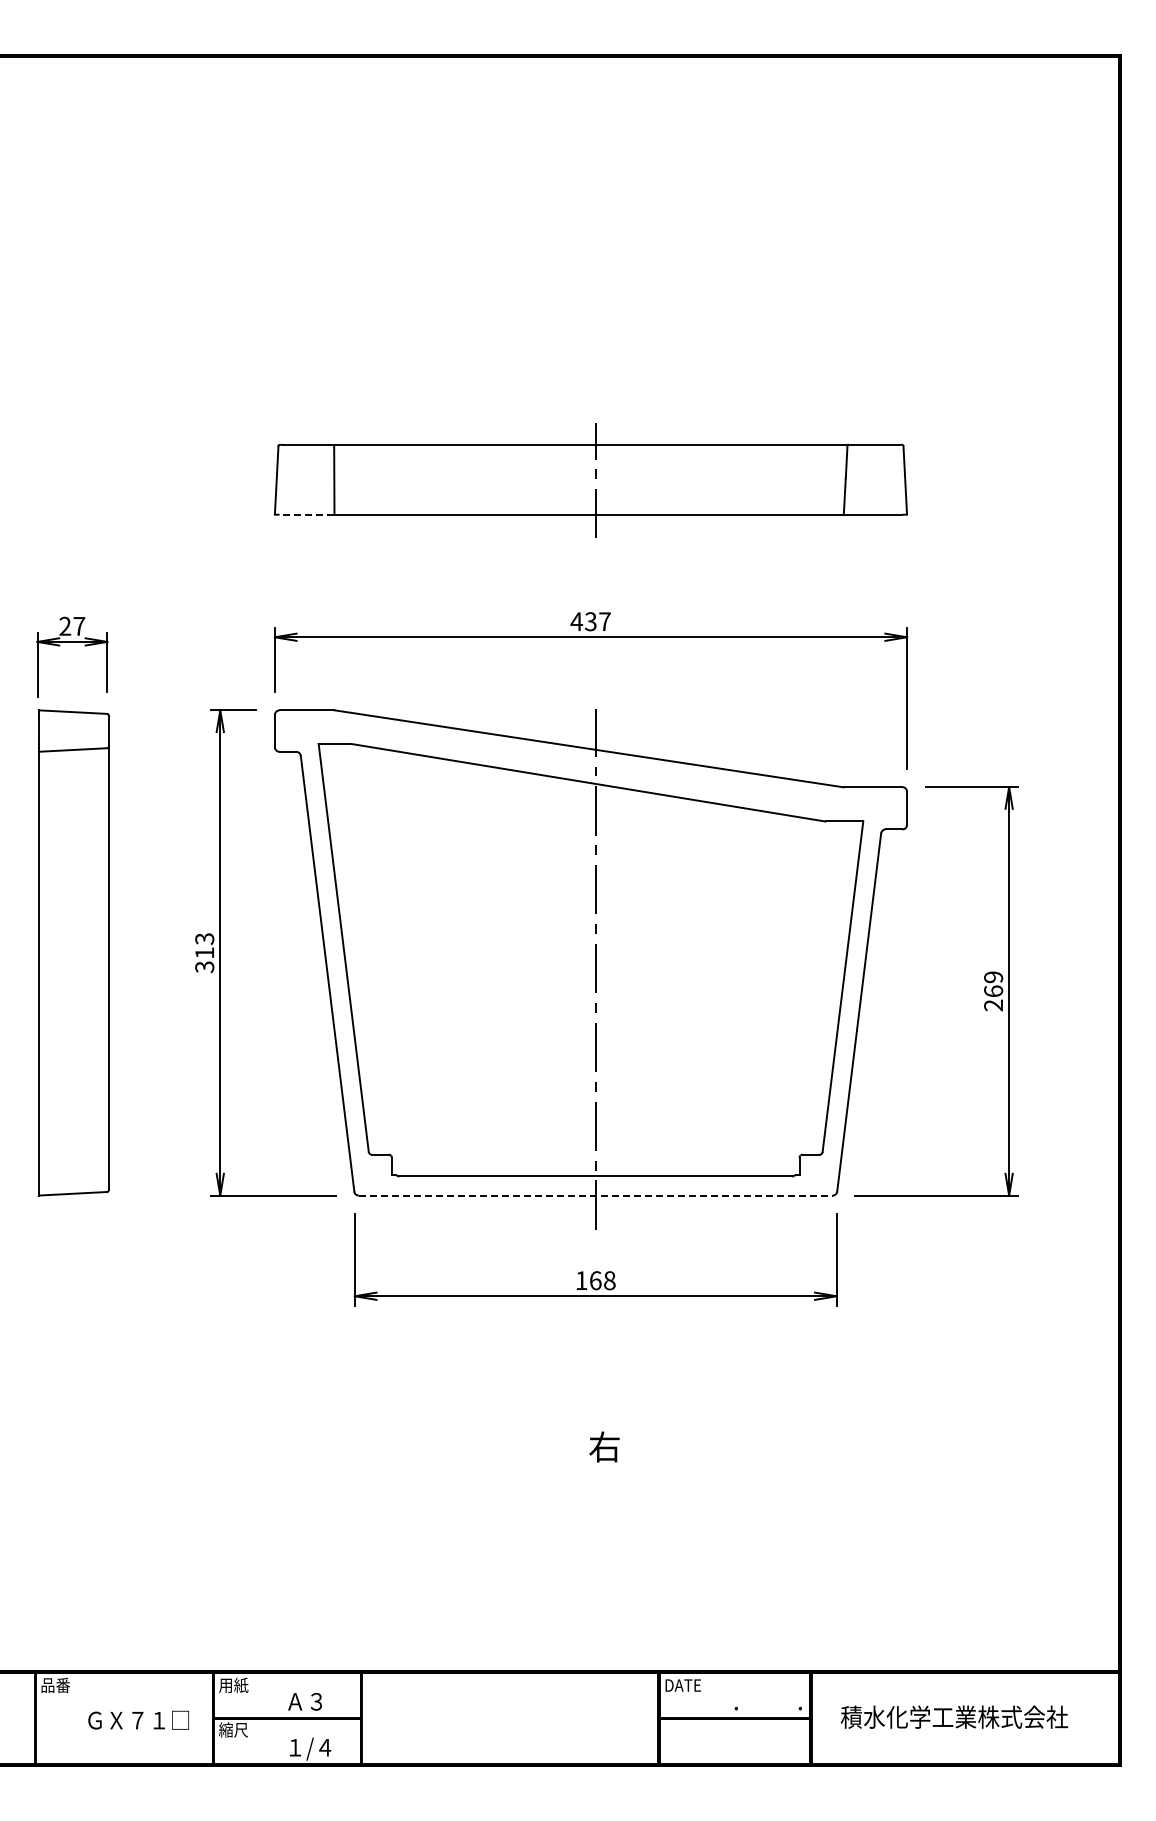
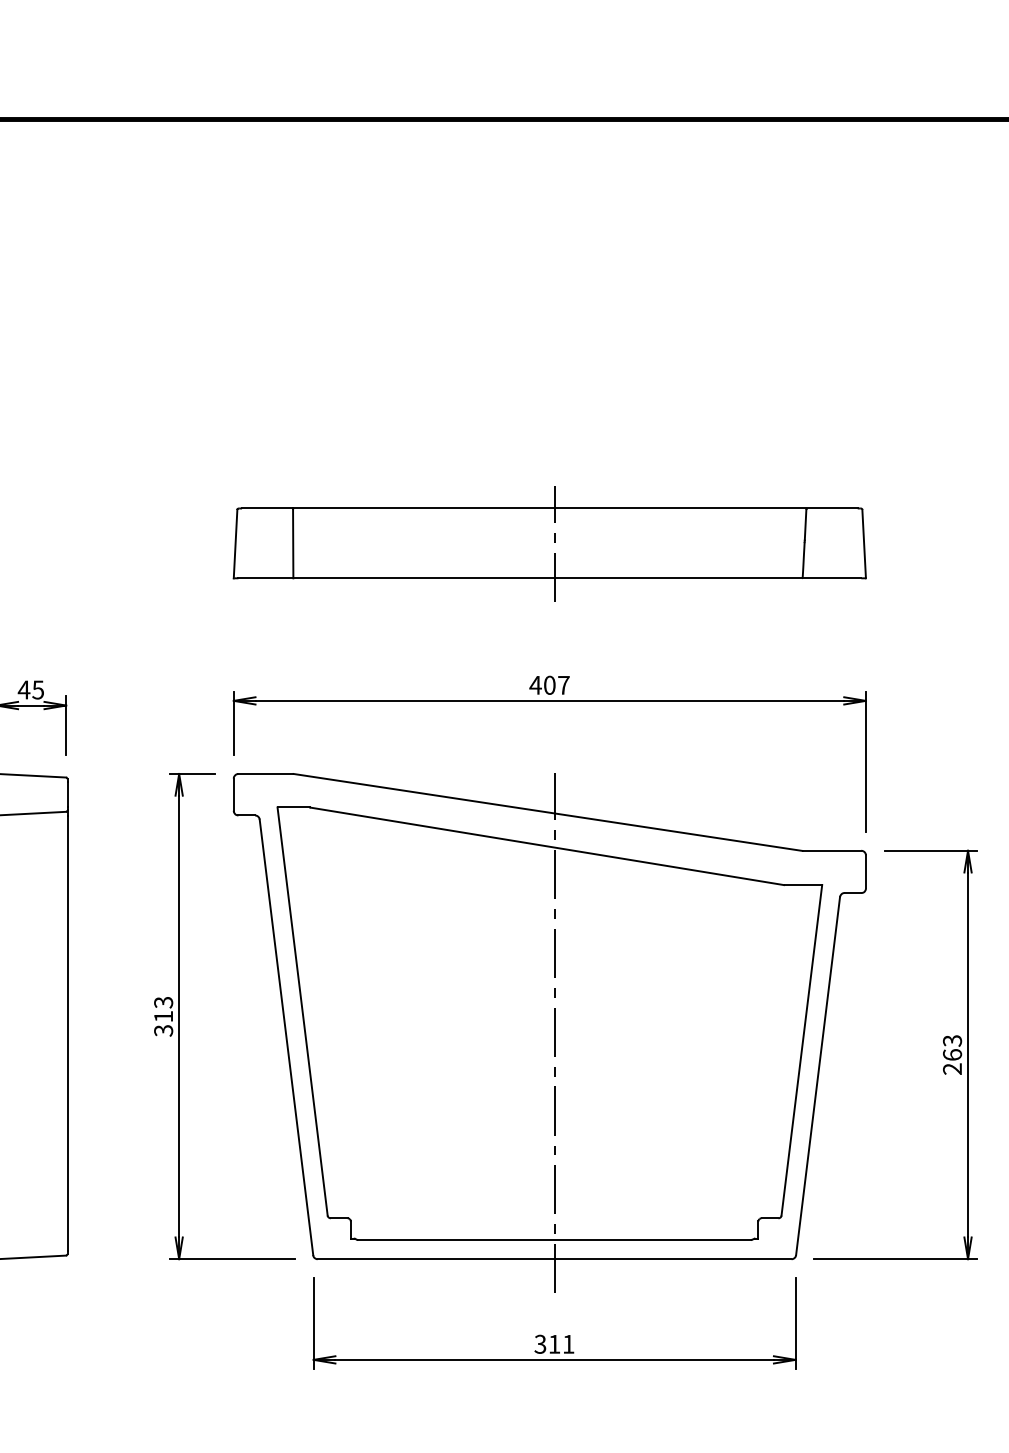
line: (306, 514) -> (265, 578), dashed -> solid
text: (590, 621) -> (549, 685), 437 -> 407
text: (71, 625) -> (30, 689), 27 -> 45
text: (993, 977) -> (952, 1041), 269 -> 263
line: (595, 1195) -> (554, 1259), dashed -> solid
text: (595, 1280) -> (554, 1344), 168 -> 311

